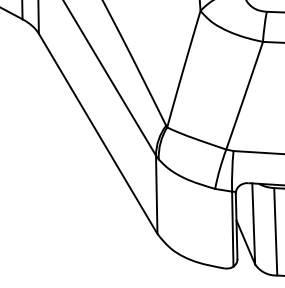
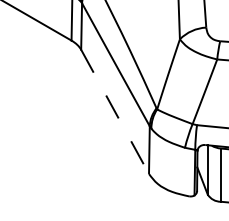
line: (98, 133) -> (115, 111), solid -> dashed

